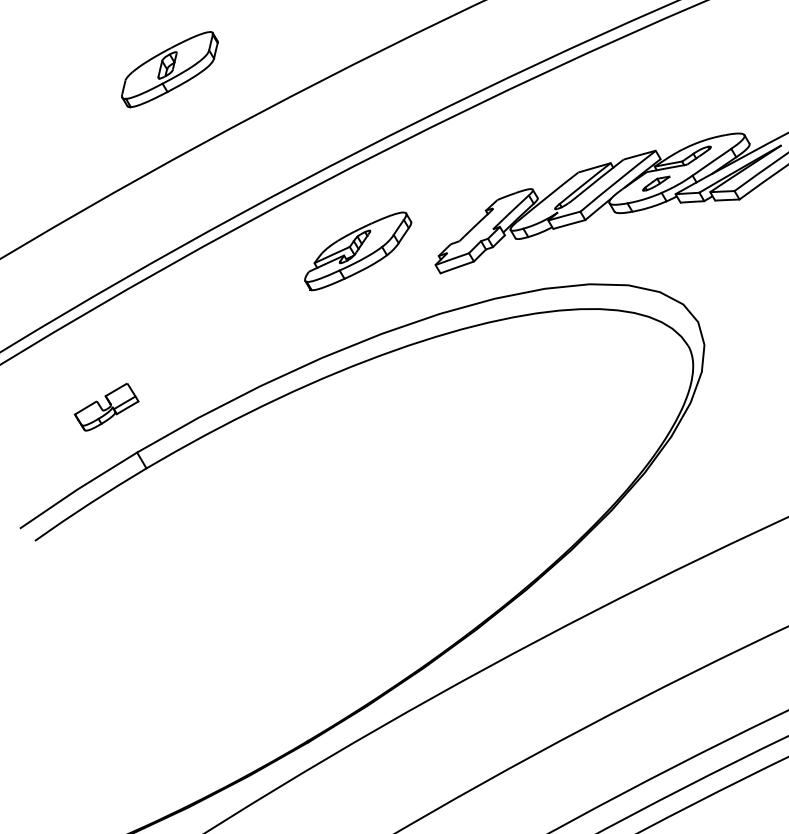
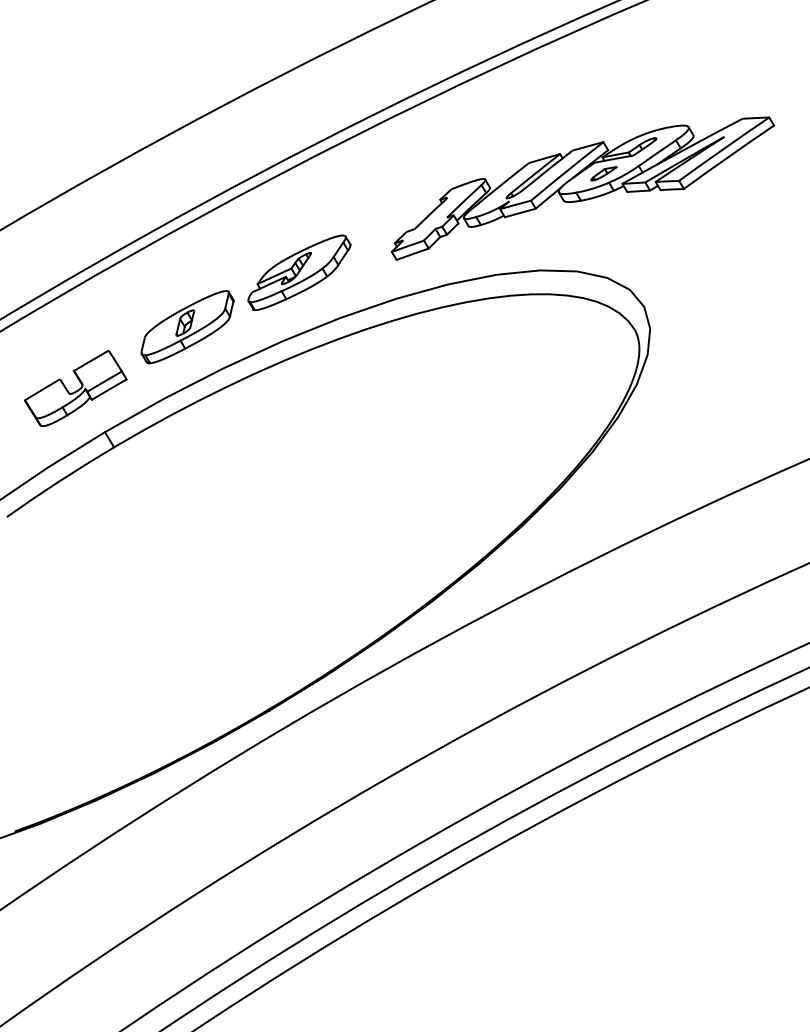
part: (169, 69) -> (187, 327), moved
part: (358, 251) -> (299, 272), moved
part: (106, 407) -> (75, 388), size x1.67

